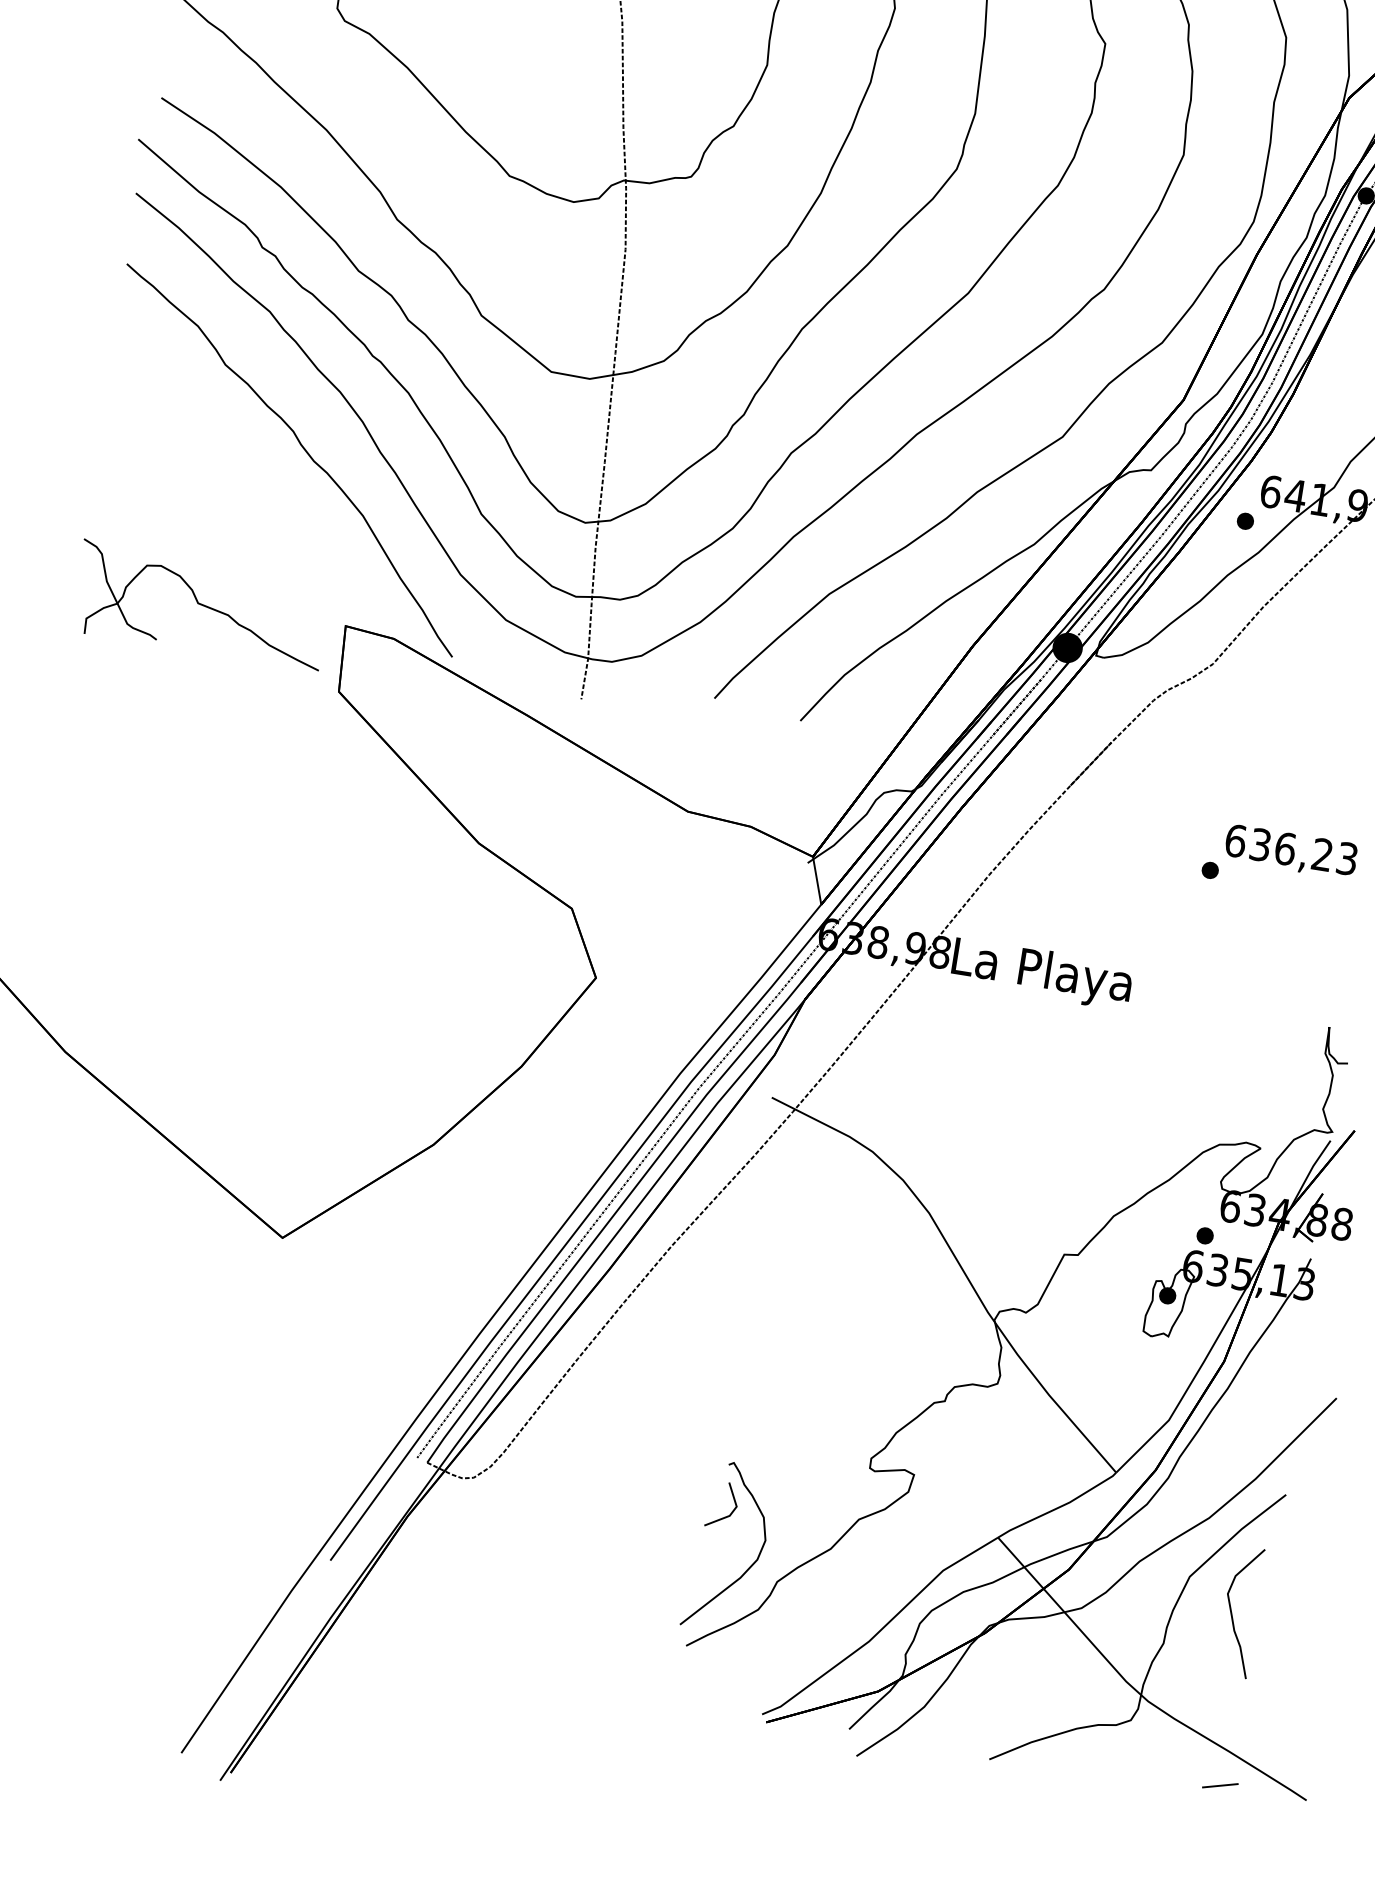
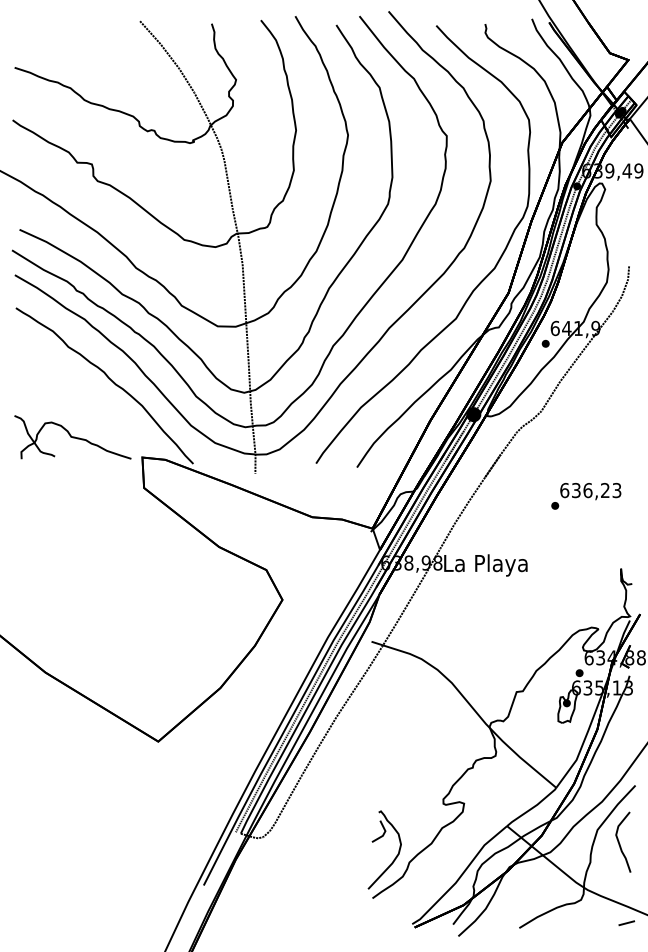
part: (200, 604) -> (72, 437), moved

